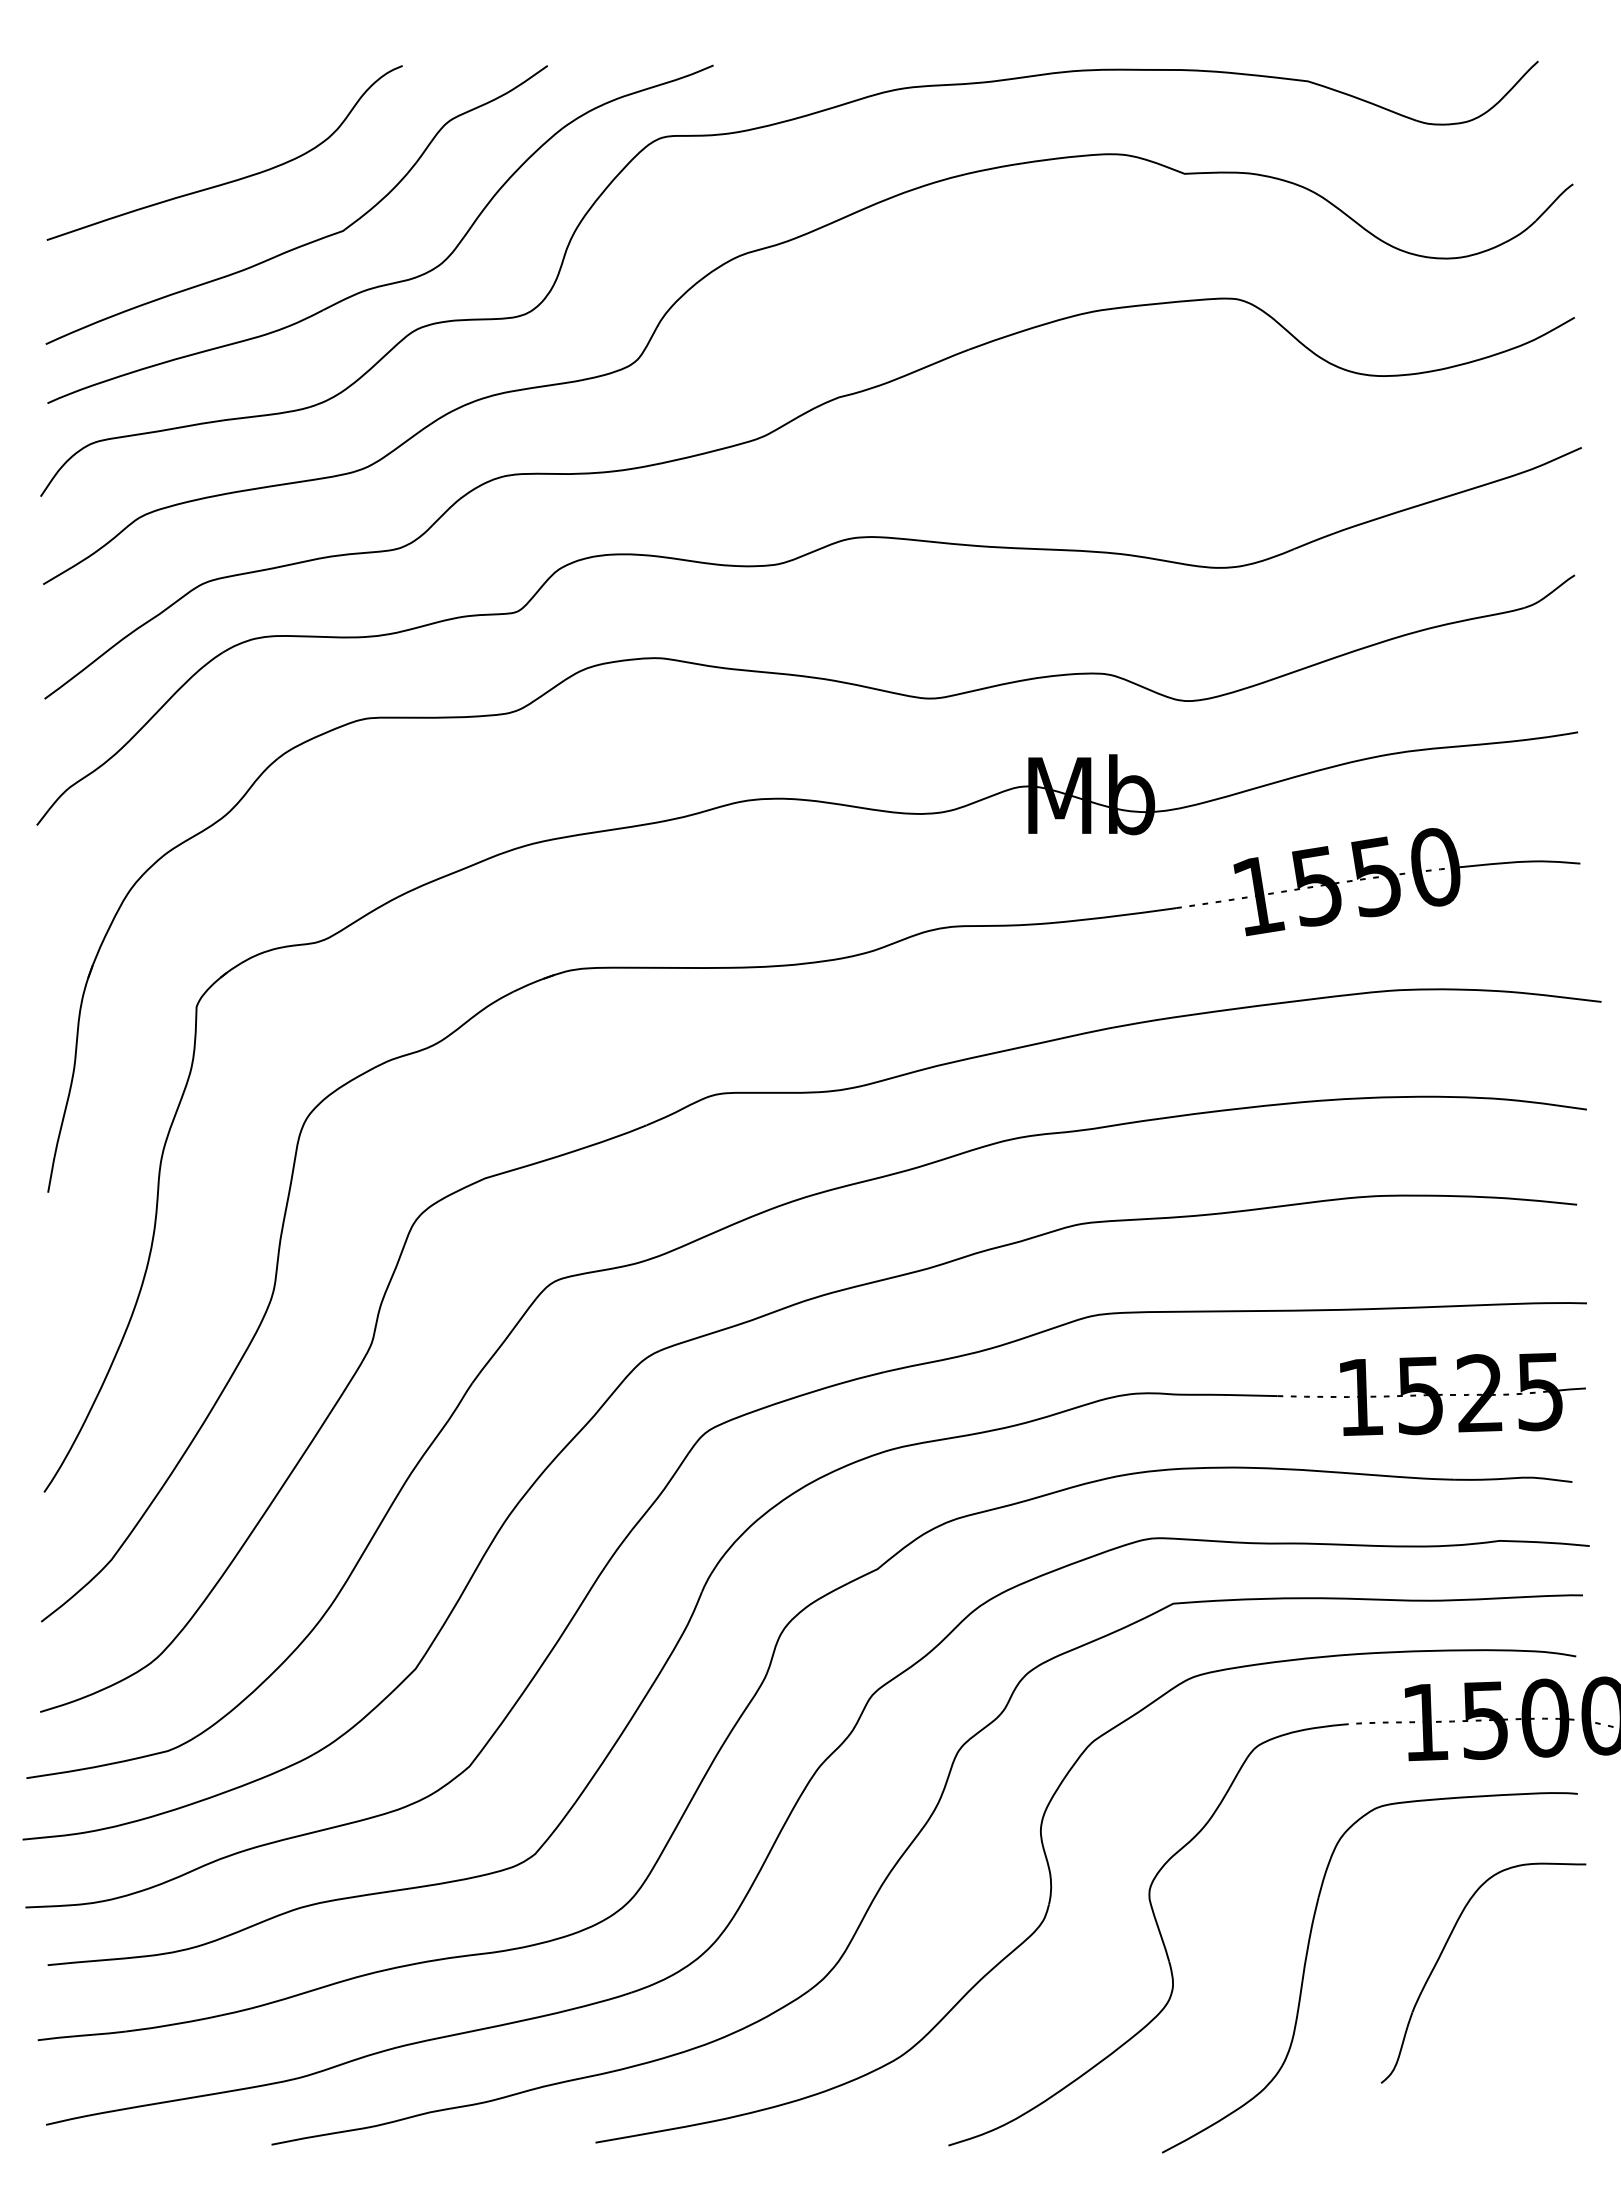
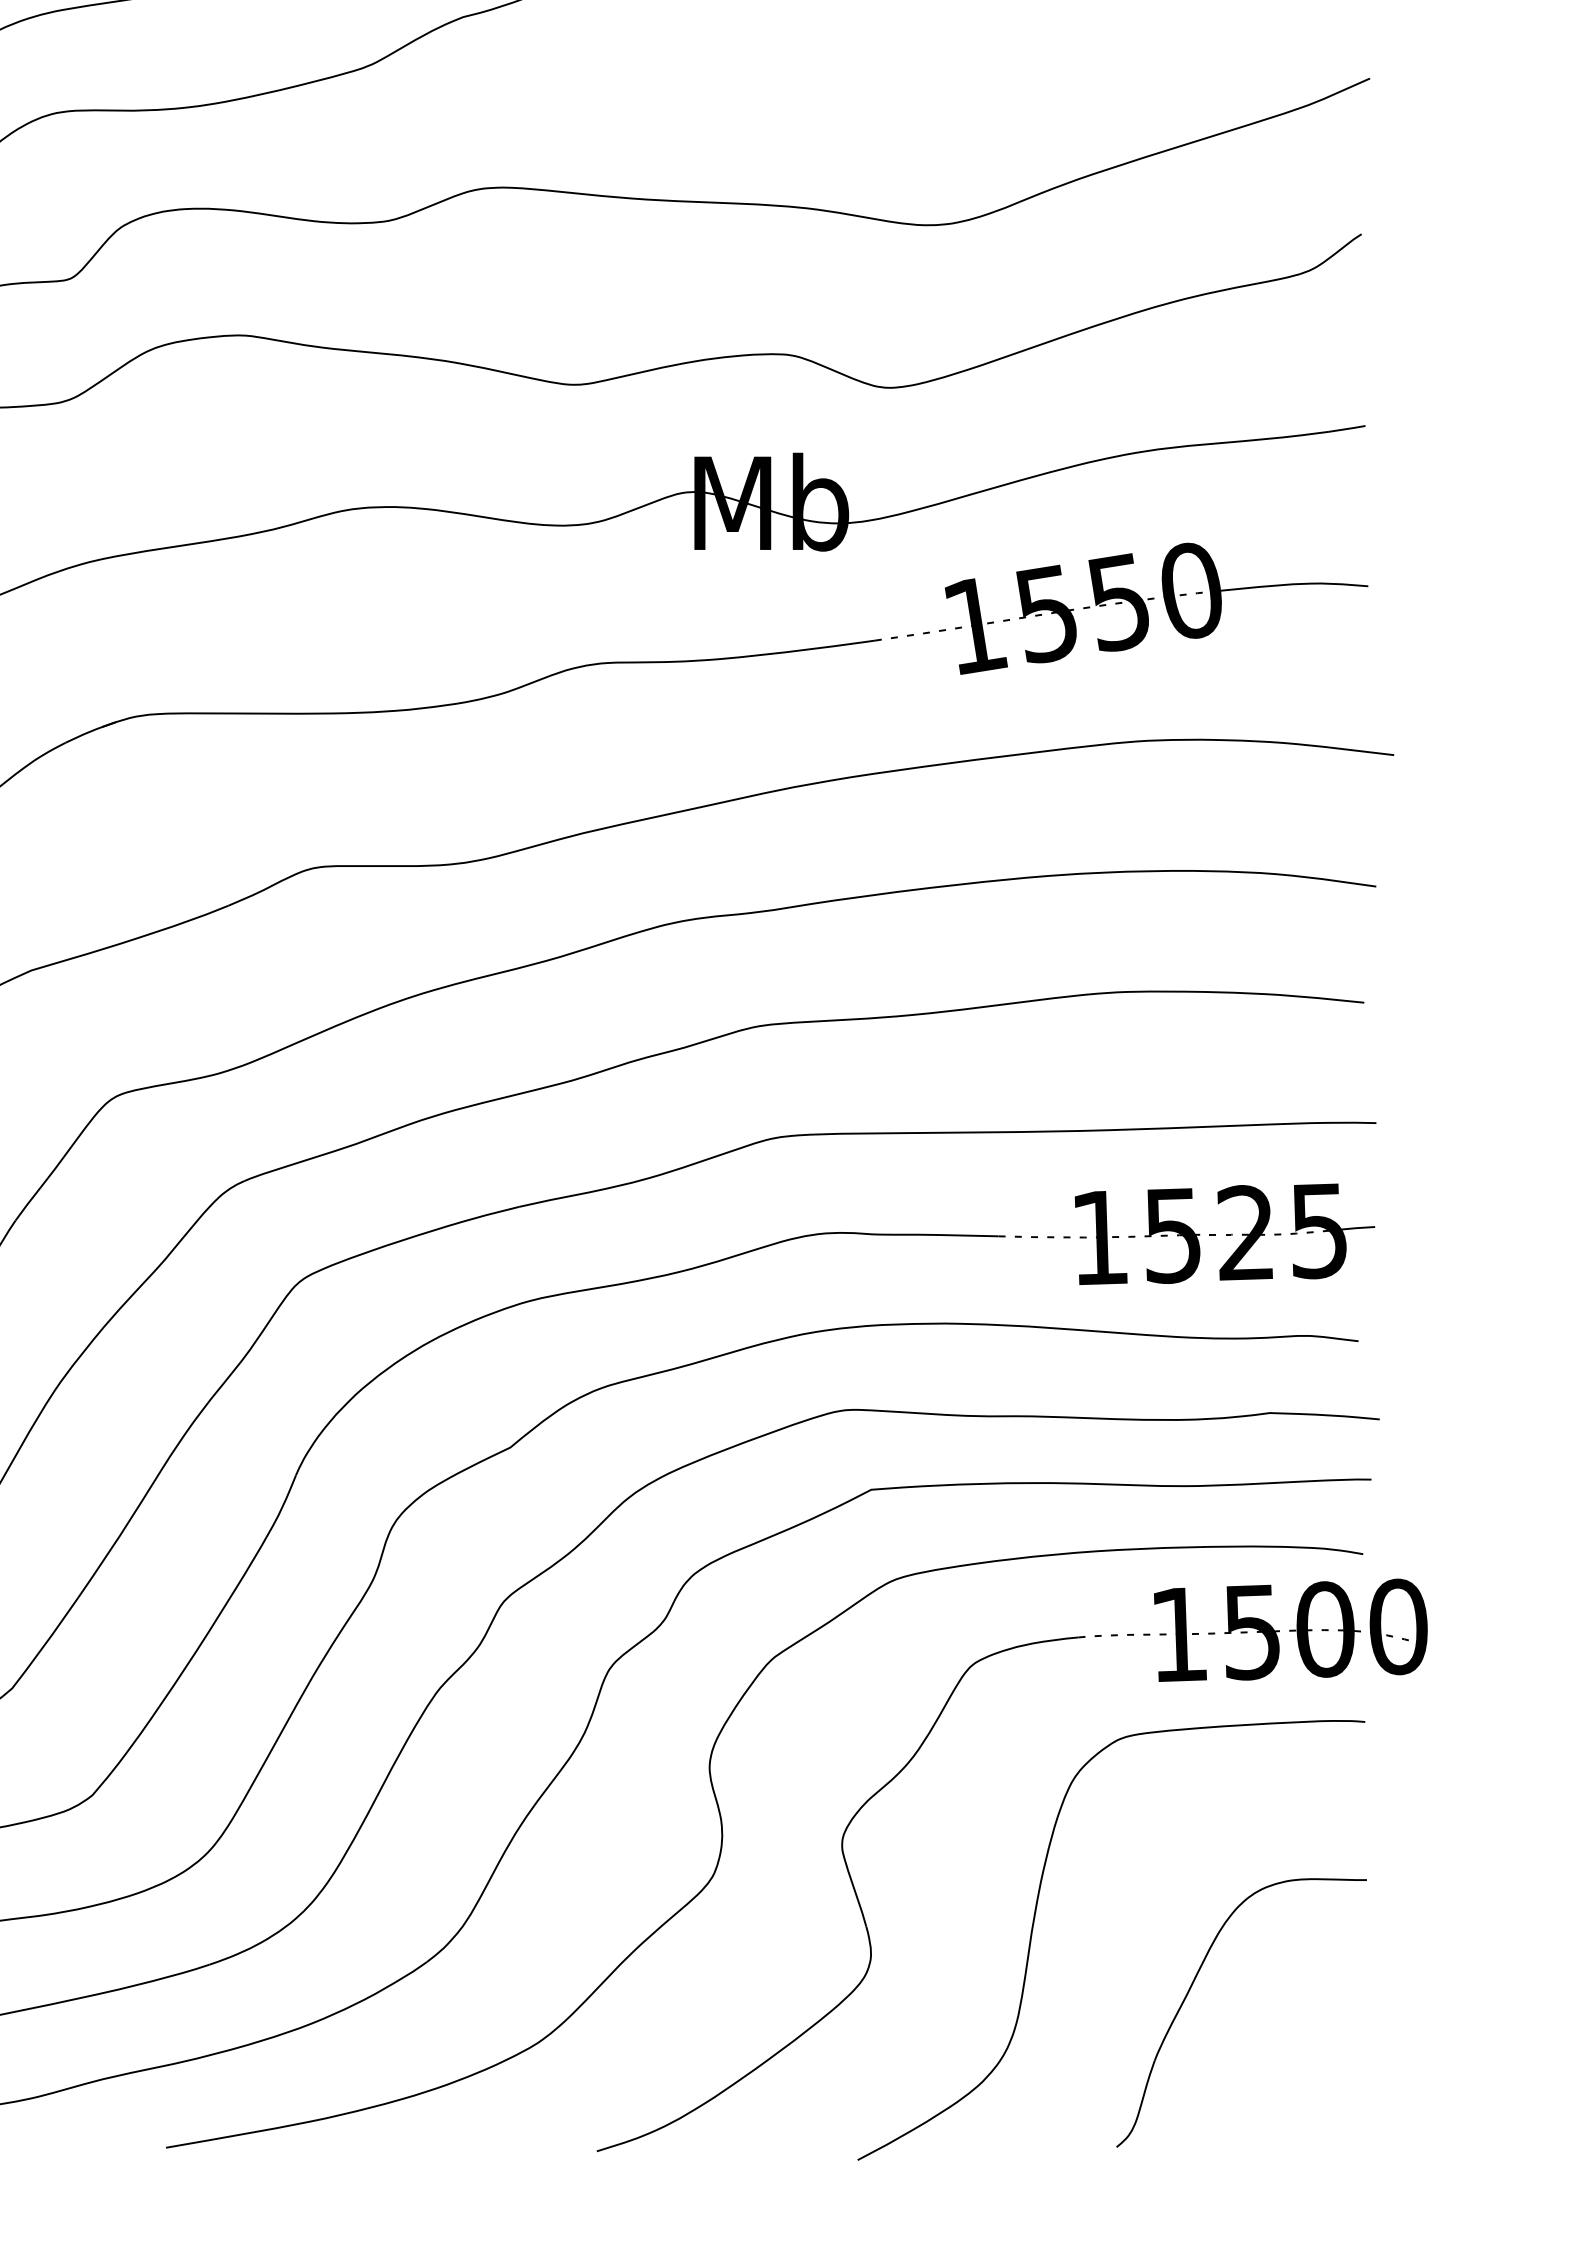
part: (1443, 1951) -> (1192, 1986), moved

